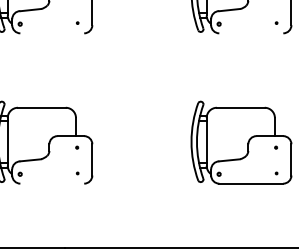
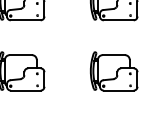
line: (51, 33) -> (25, 20), added
line: (250, 33) -> (118, 20), added
line: (51, 183) -> (25, 90), added

